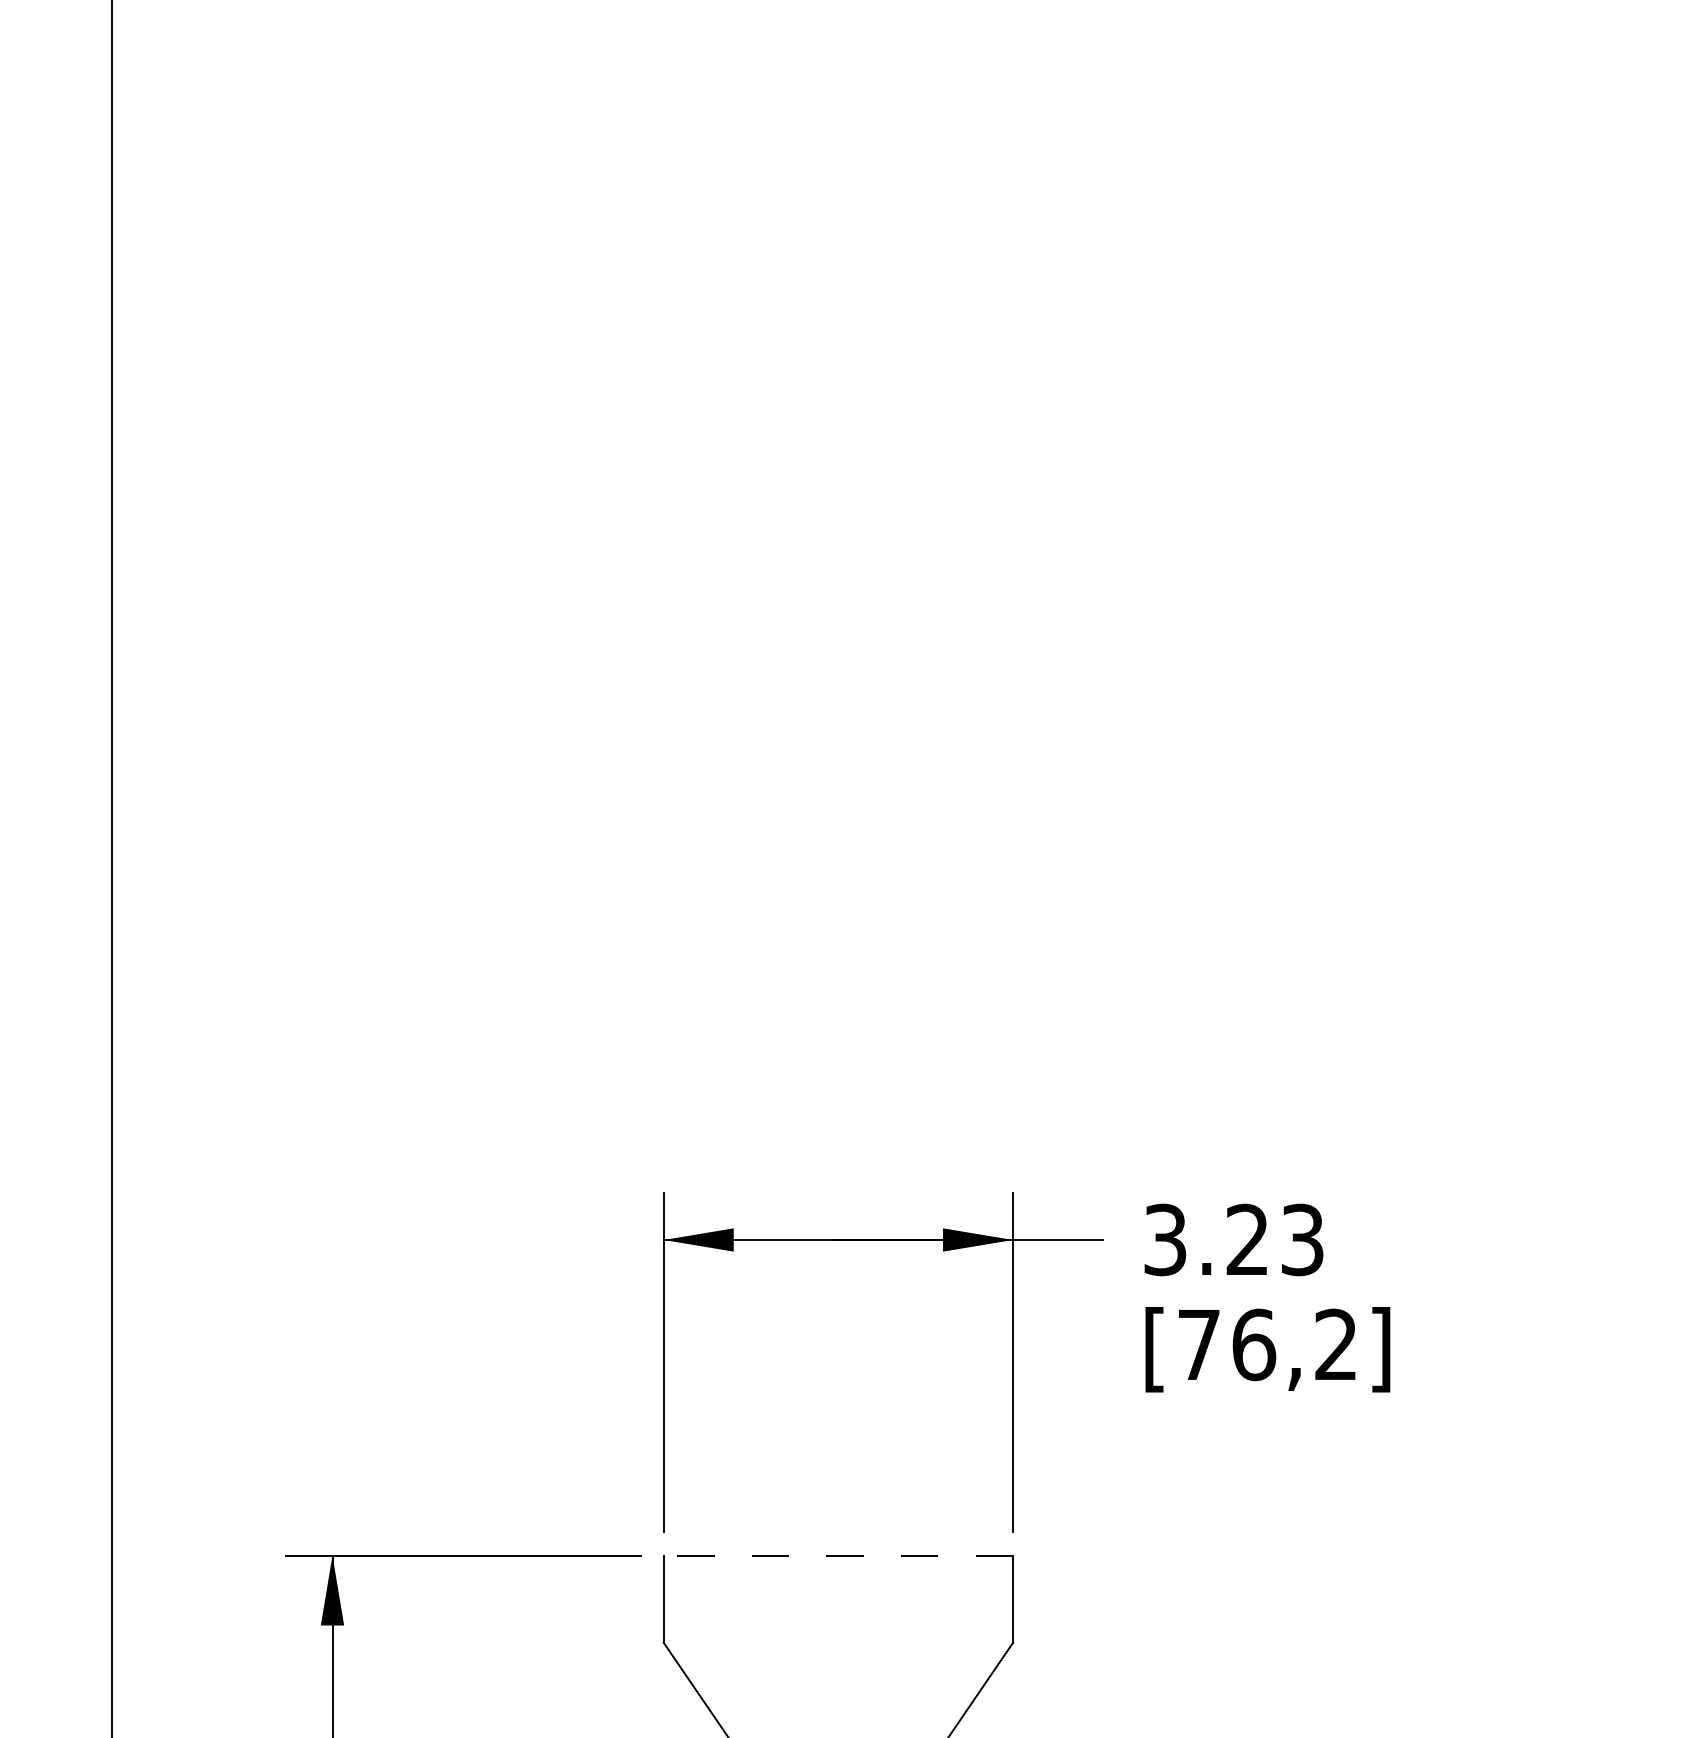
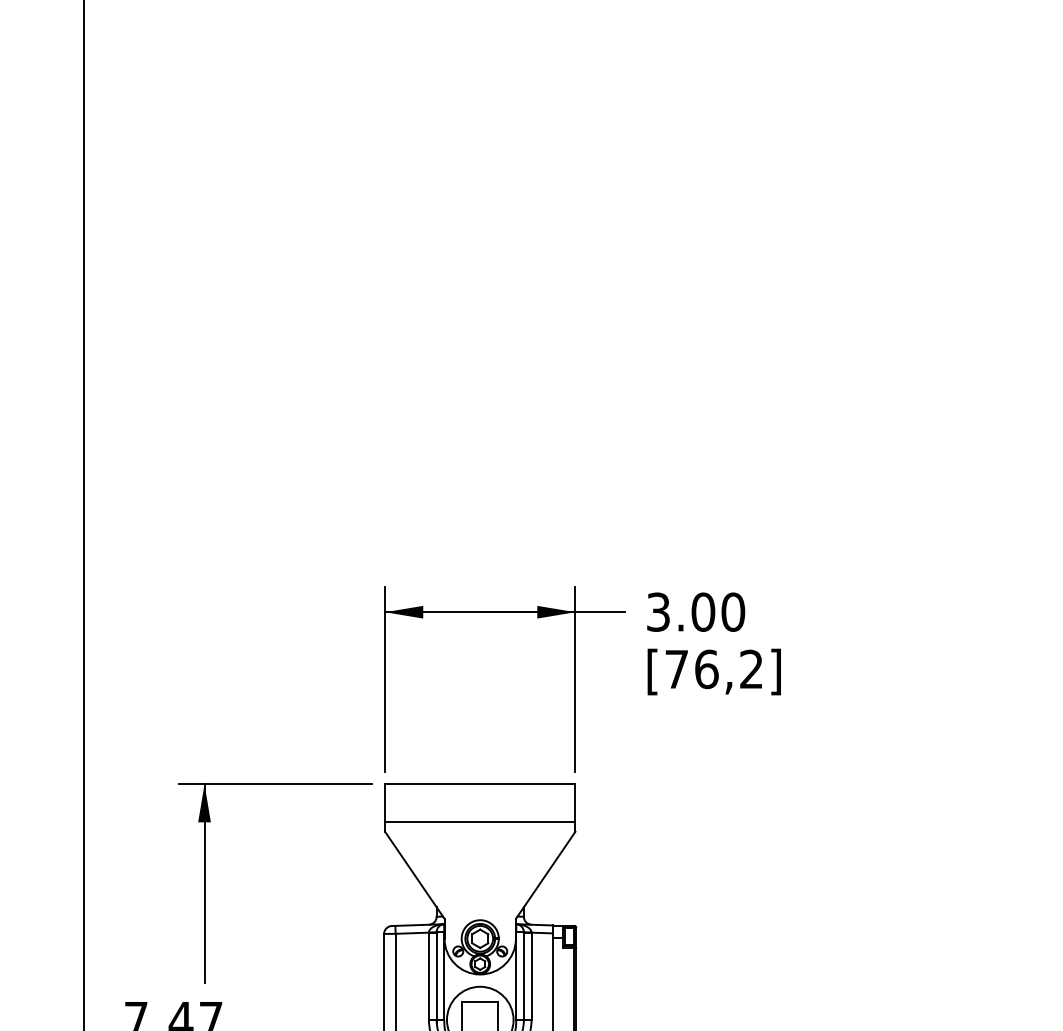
text: (1275, 1238) -> (718, 611), 3.23 -> 3.00
line: (836, 1556) -> (479, 784), dashed -> solid
line: (838, 1625) -> (480, 822), added

